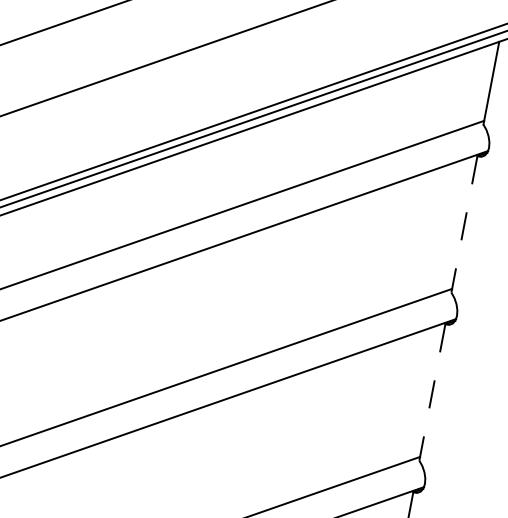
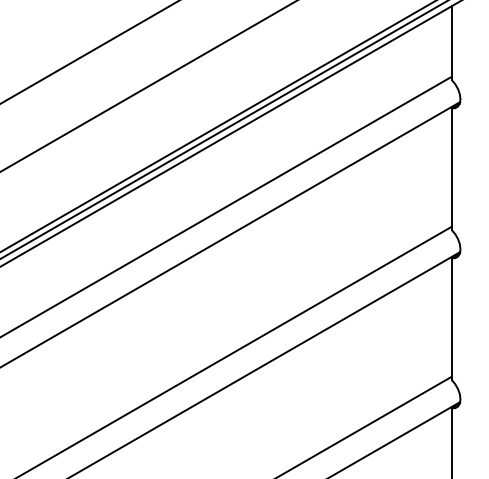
line: (464, 224) -> (451, 169), dashed -> solid
line: (431, 392) -> (451, 319), dashed -> solid

